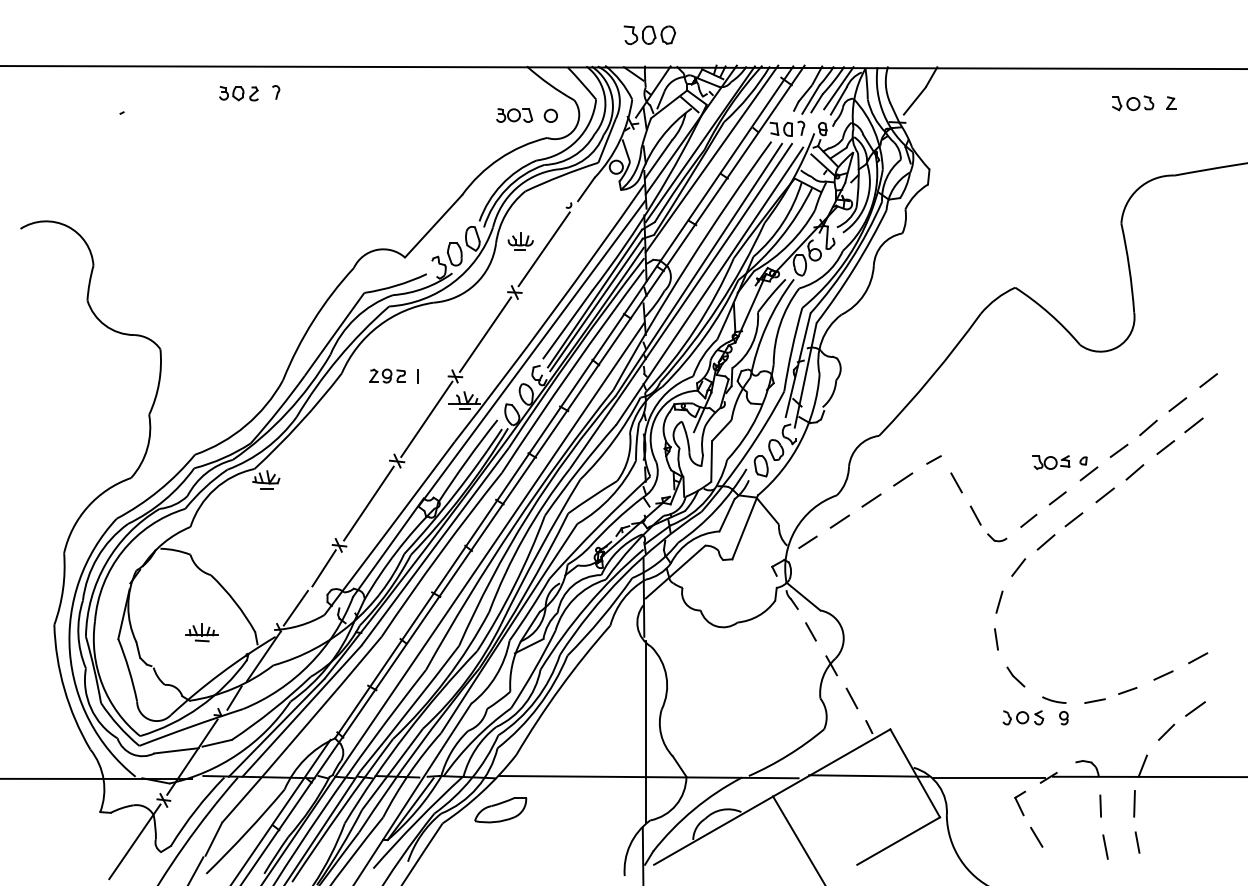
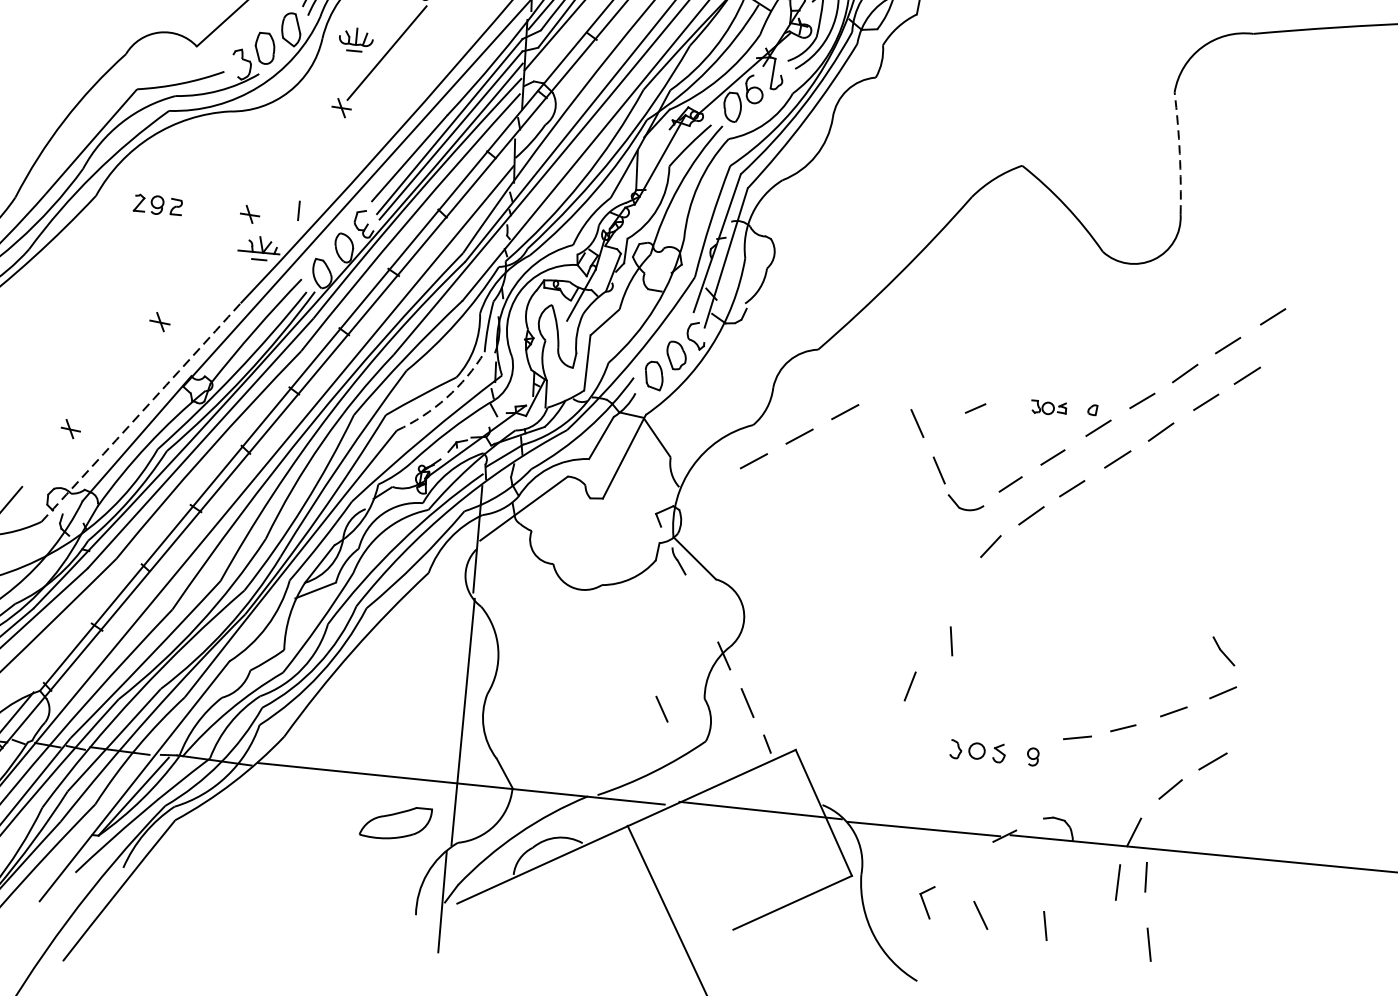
arc: (1129, 267) -> (1180, 153), solid -> dashed
line: (485, 334) -> (296, 161), removed
line: (417, 376) -> (298, 210), moved
line: (426, 418) -> (205, 267), removed
line: (933, 459) -> (974, 407), moved
part: (1051, 462) -> (1049, 407), size x0.7
arc: (611, 496) -> (446, 397), solid -> dashed
line: (368, 503) -> (115, 375), removed
arc: (389, 528) -> (140, 412), solid -> dashed
part: (997, 537) -> (965, 502), size x1.4
line: (807, 541) -> (707, 484), removed
line: (323, 568) -> (46, 458), removed
line: (999, 601) -> (910, 685), moved
line: (810, 631) -> (661, 708), moved
line: (1015, 676) -> (1223, 650), moved
line: (1054, 700) -> (1022, 731), removed
part: (1019, 803) -> (925, 902), moved
line: (1100, 805) -> (1145, 876), moved
part: (500, 810) -> (395, 823), moved
line: (1137, 842) -> (1045, 925), moved
line: (1105, 846) -> (1149, 943), moved

